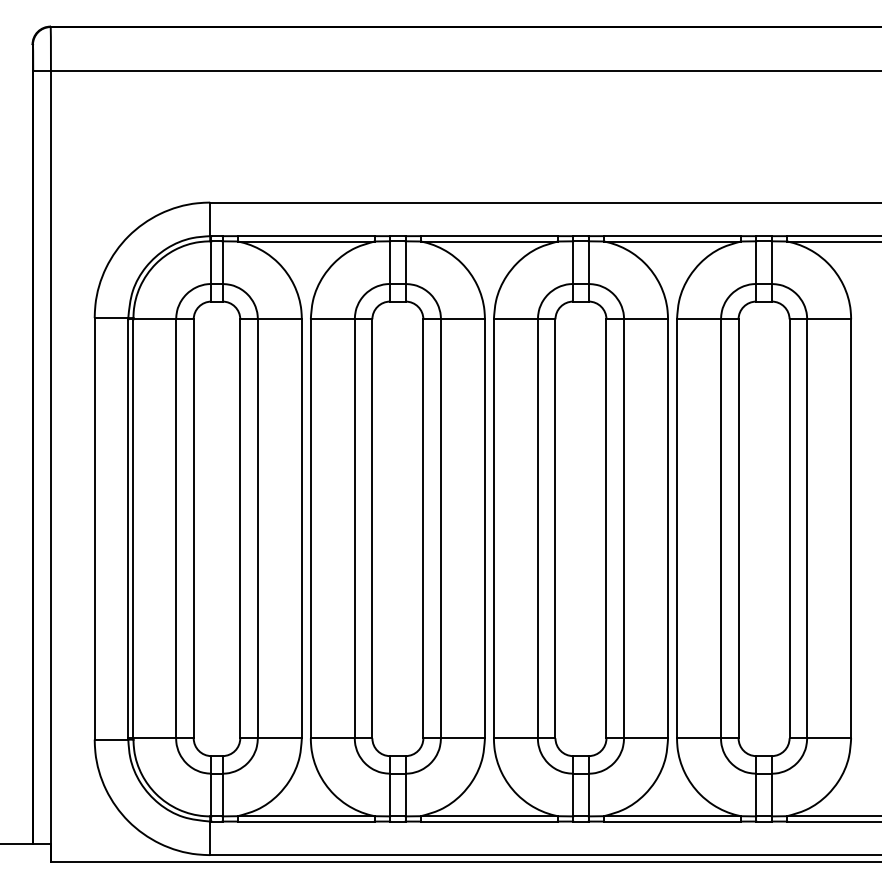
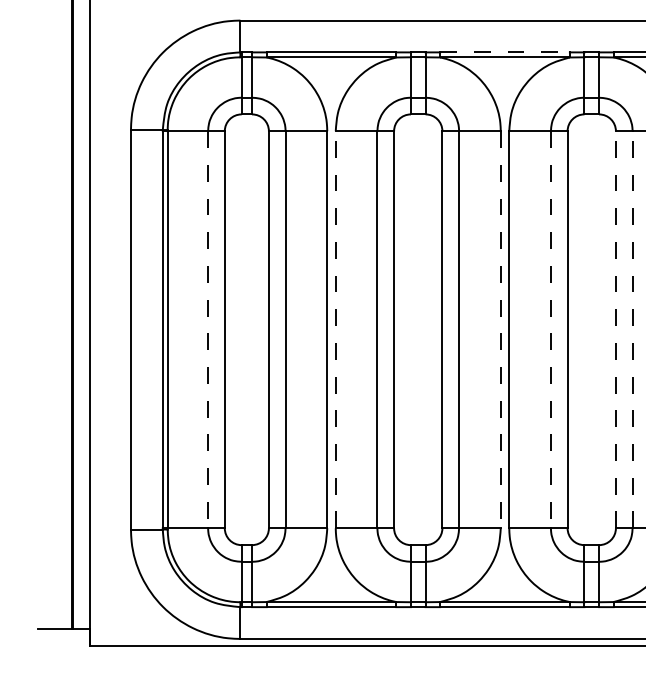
line: (489, 236) -> (505, 52), solid -> dashed
line: (310, 528) -> (335, 329), solid -> dashed
line: (606, 528) -> (615, 329), solid -> dashed
line: (624, 528) -> (633, 329), solid -> dashed
line: (176, 529) -> (208, 330), solid -> dashed
line: (484, 529) -> (500, 330), solid -> dashed
line: (537, 529) -> (550, 330), solid -> dashed

